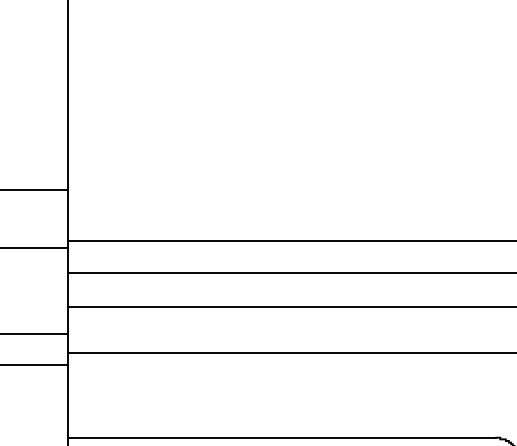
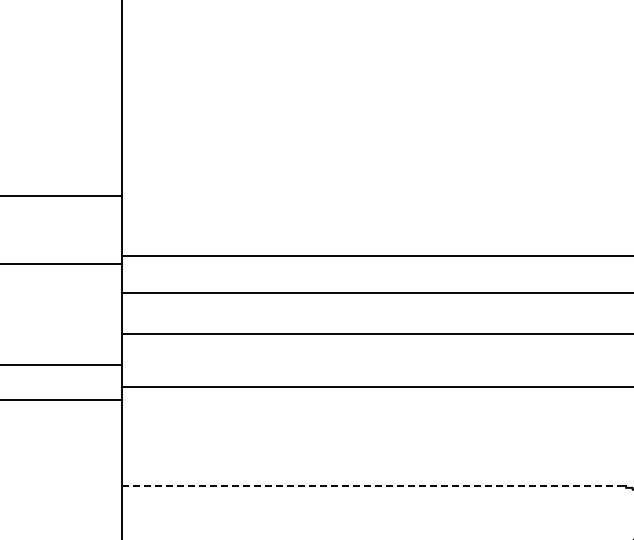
line: (282, 438) -> (371, 486), solid -> dashed

